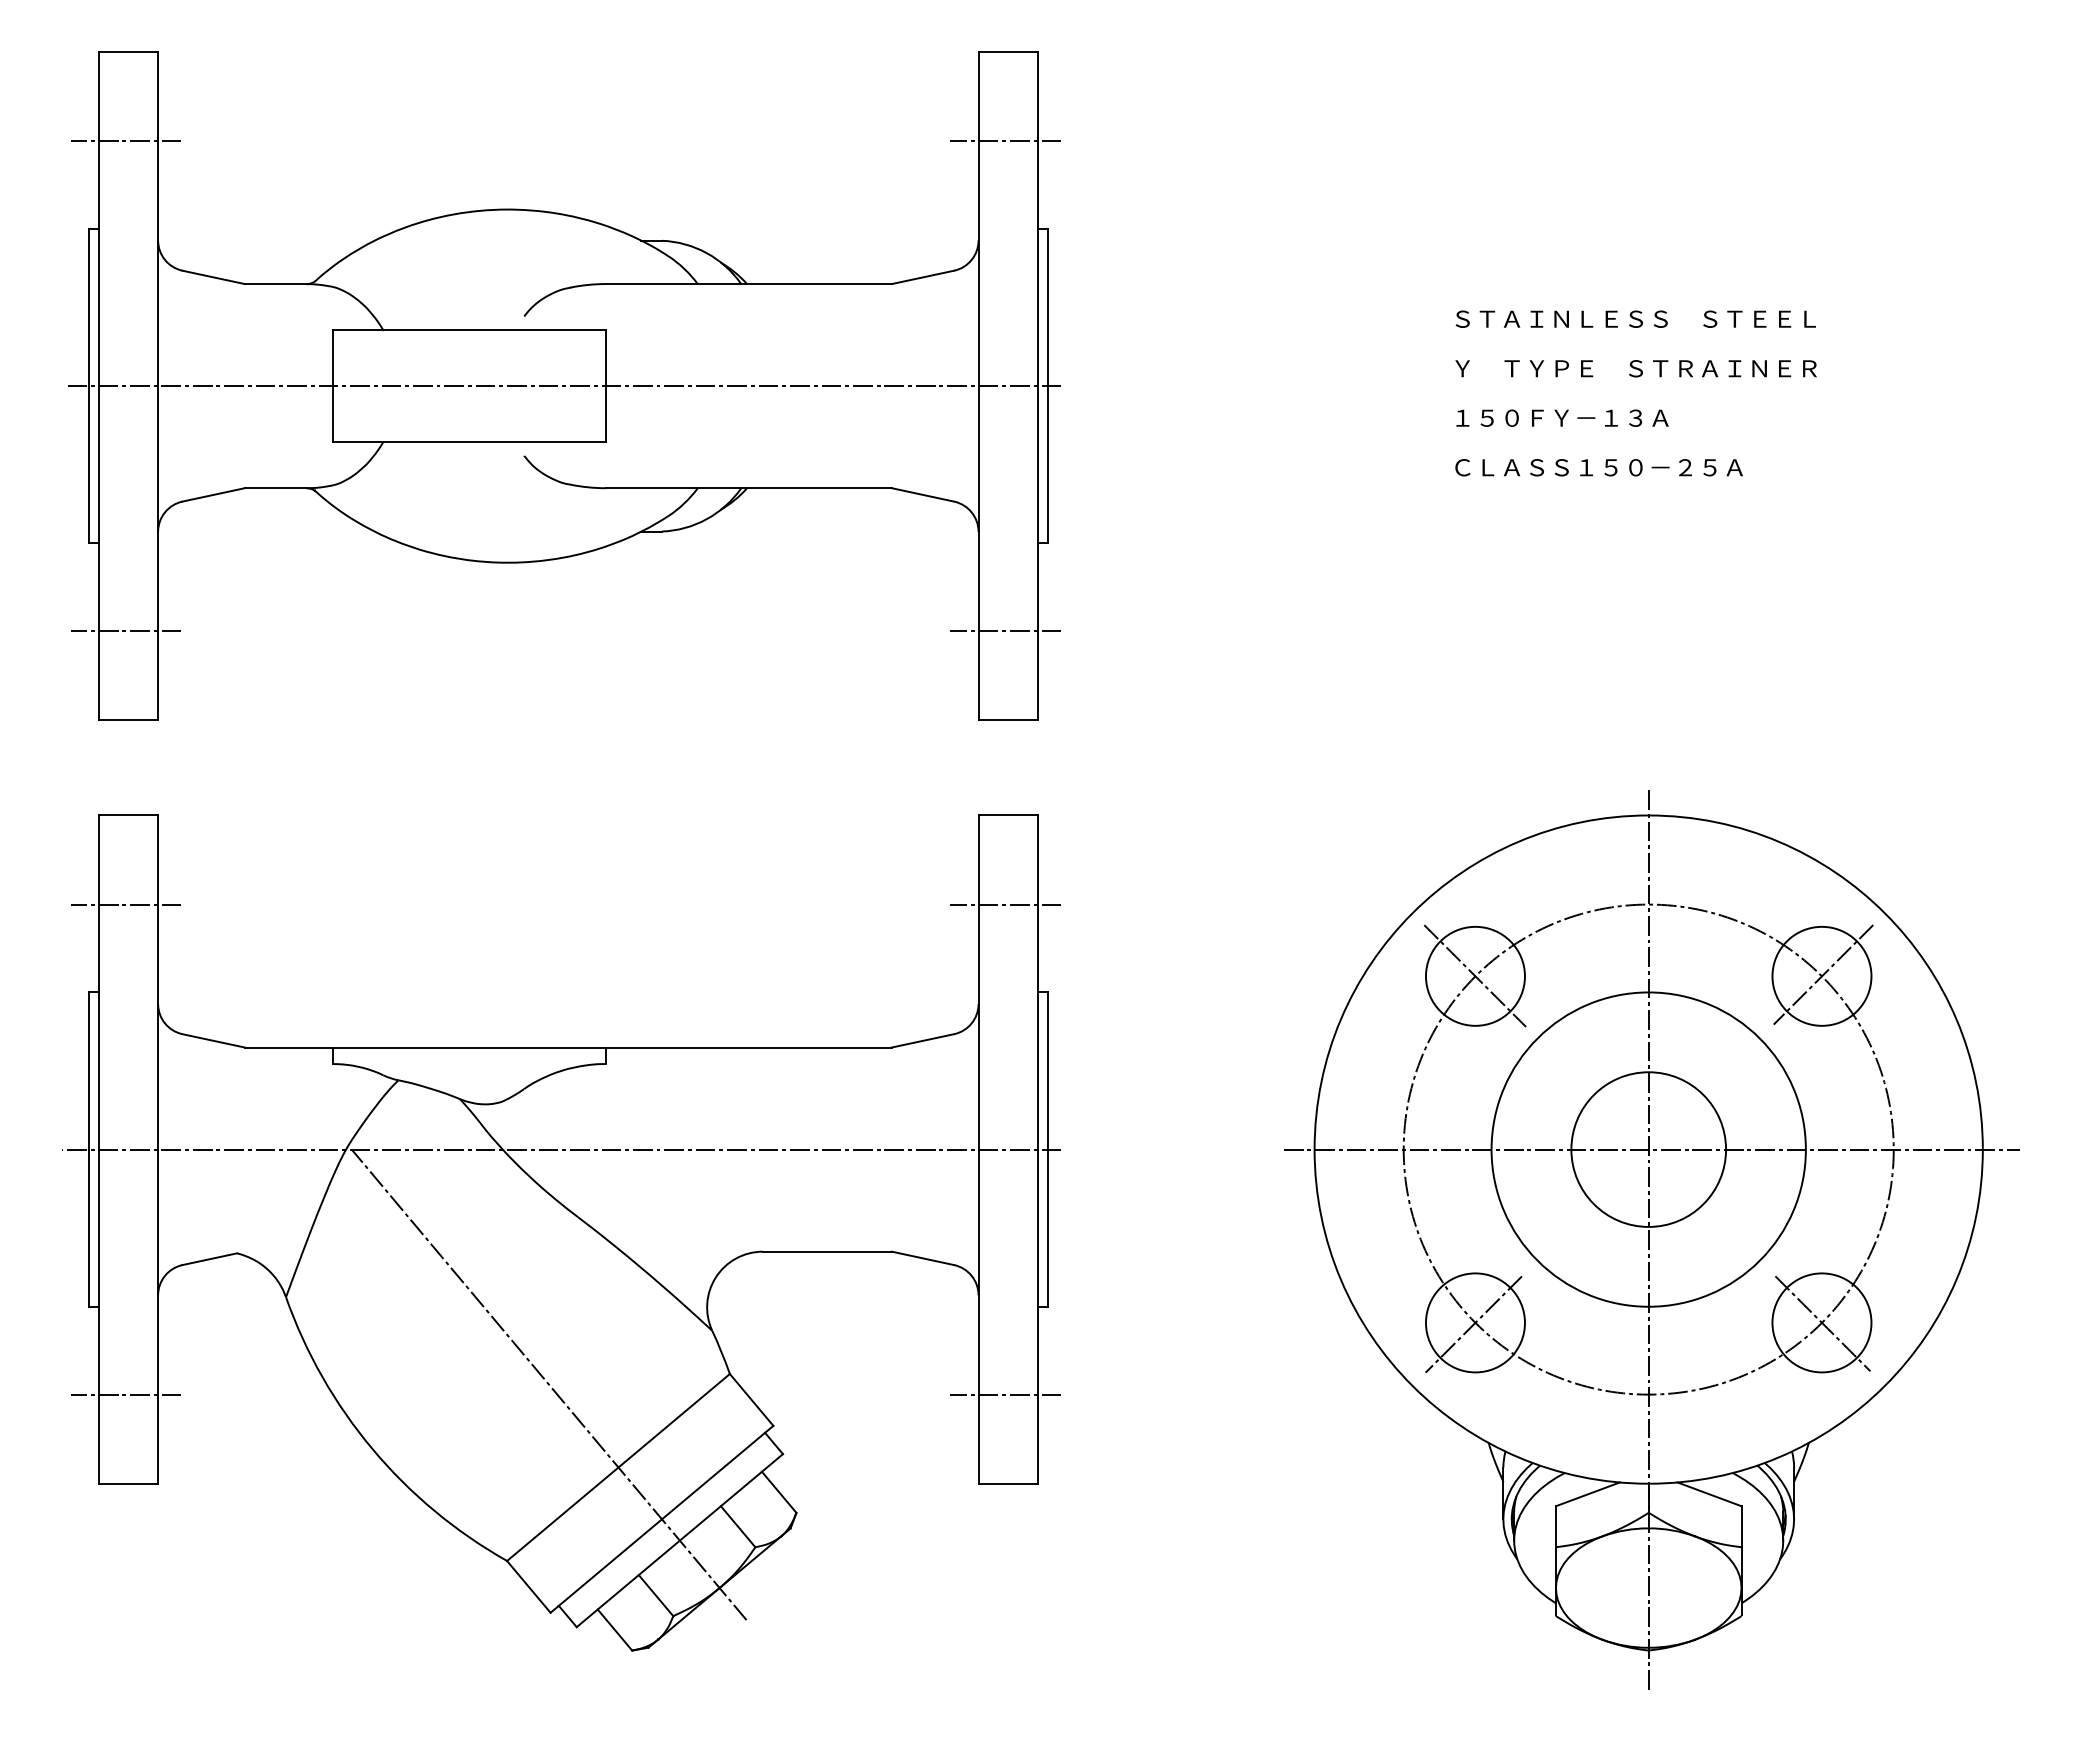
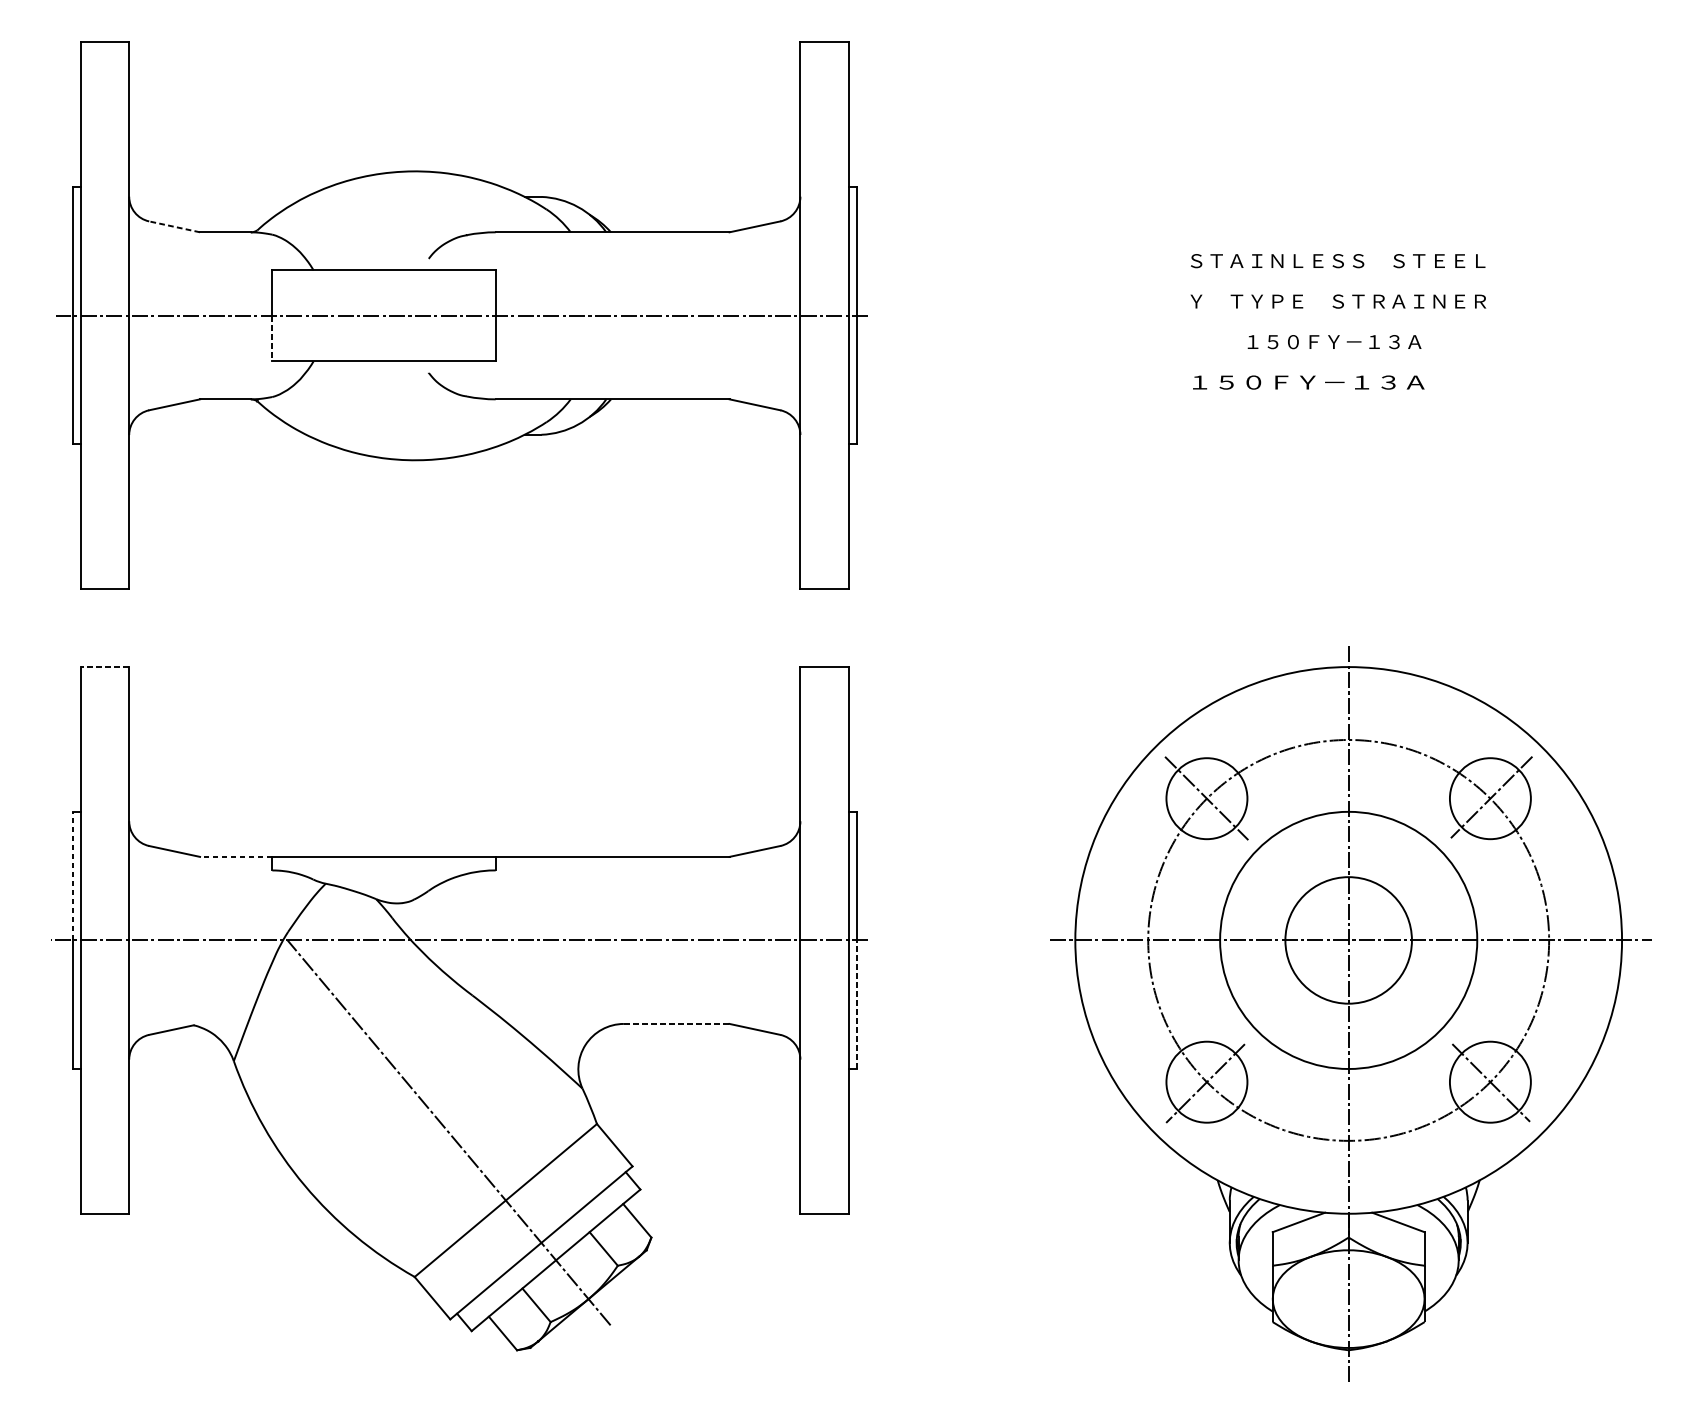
line: (125, 141) -> (102, 115), removed
line: (1005, 141) -> (822, 115), removed
line: (213, 277) -> (174, 226), solid -> dashed
line: (332, 413) -> (271, 338), solid -> dashed
text: (1562, 417) -> (1334, 341), moved
text: (1598, 467) -> (1307, 382), ＣＬＡＳＳ１５０－２５Ａ -> １５０ＦＹ－１３Ａ
line: (125, 631) -> (102, 516), removed
line: (1005, 631) -> (822, 516), removed
line: (128, 815) -> (104, 667), solid -> dashed
line: (125, 904) -> (102, 739), removed
line: (1005, 904) -> (822, 739), removed
line: (288, 1047) -> (235, 856), solid -> dashed
line: (88, 1071) -> (72, 876), solid -> dashed
line: (1047, 1228) -> (856, 1004), solid -> dashed
line: (827, 1251) -> (676, 1023), solid -> dashed
line: (125, 1394) -> (102, 1140), removed
line: (1005, 1394) -> (822, 1140), removed

